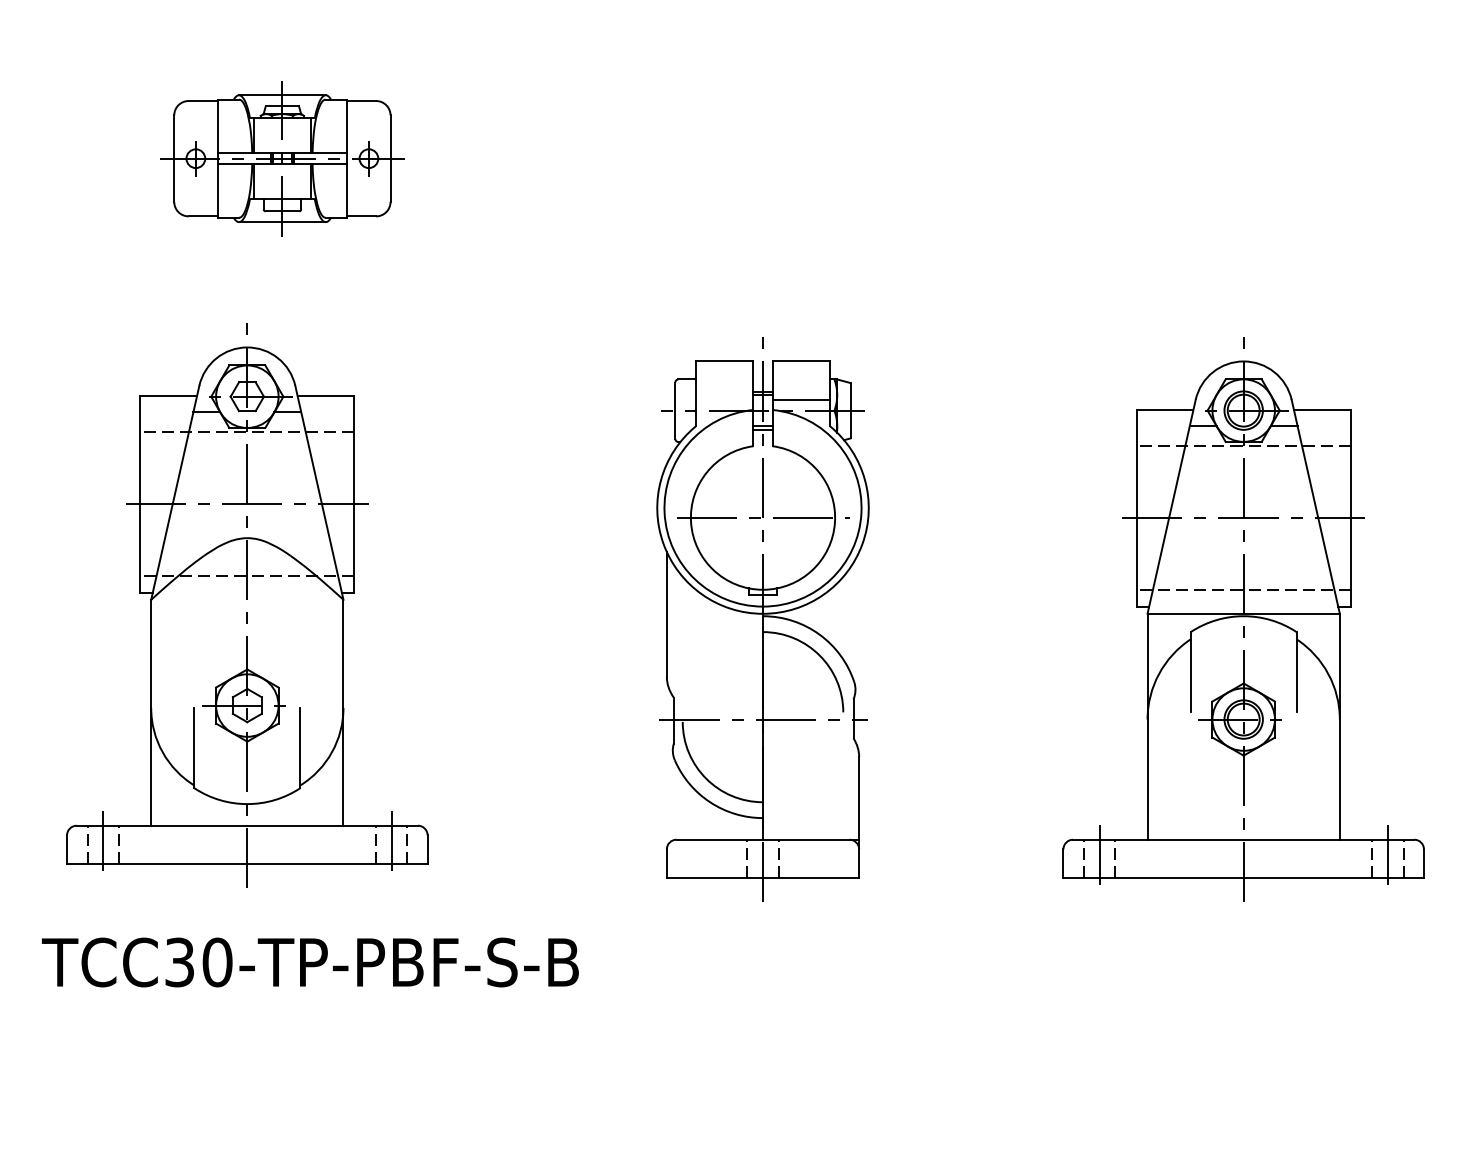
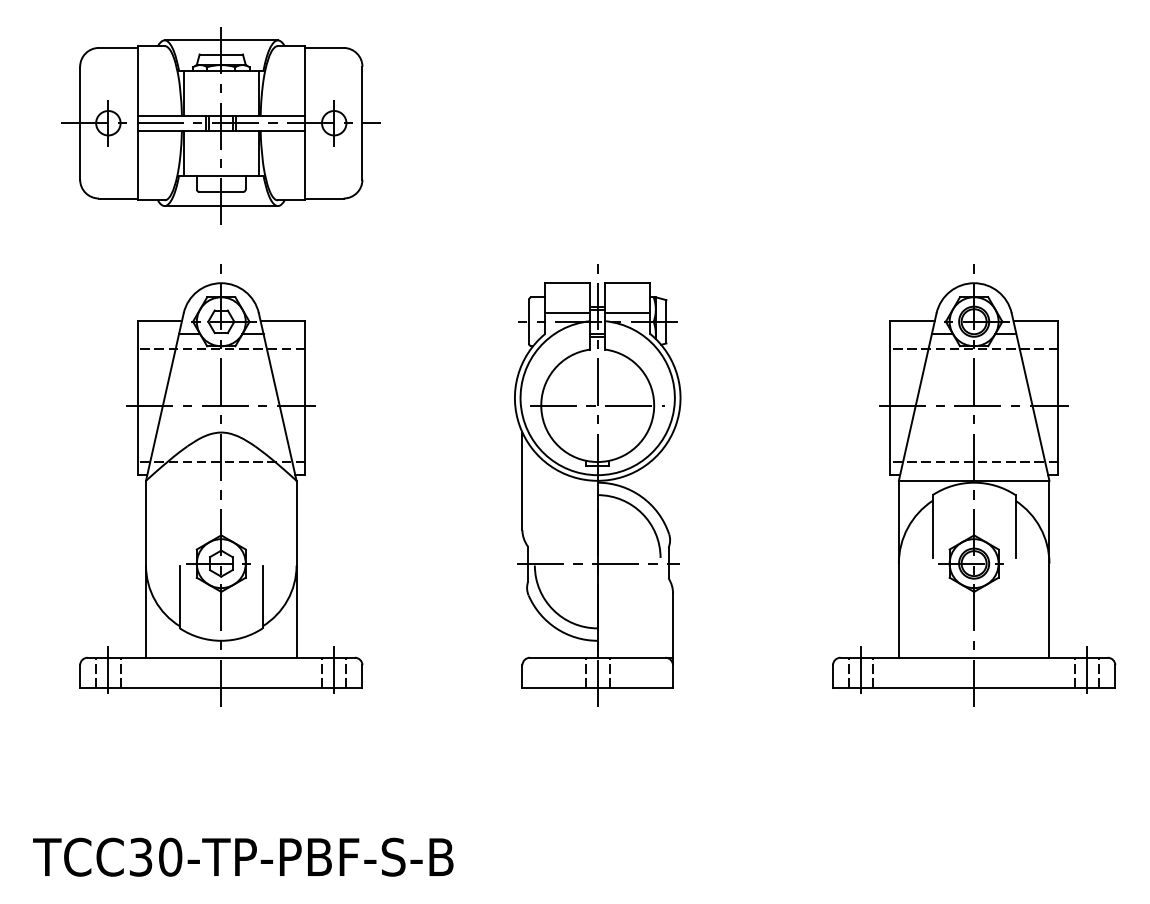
part: (282, 160) -> (221, 125), size x1.67
line: (724, 399) -> (567, 312), added
part: (247, 605) -> (221, 485), moved
text: (309, 962) -> (242, 857), moved

